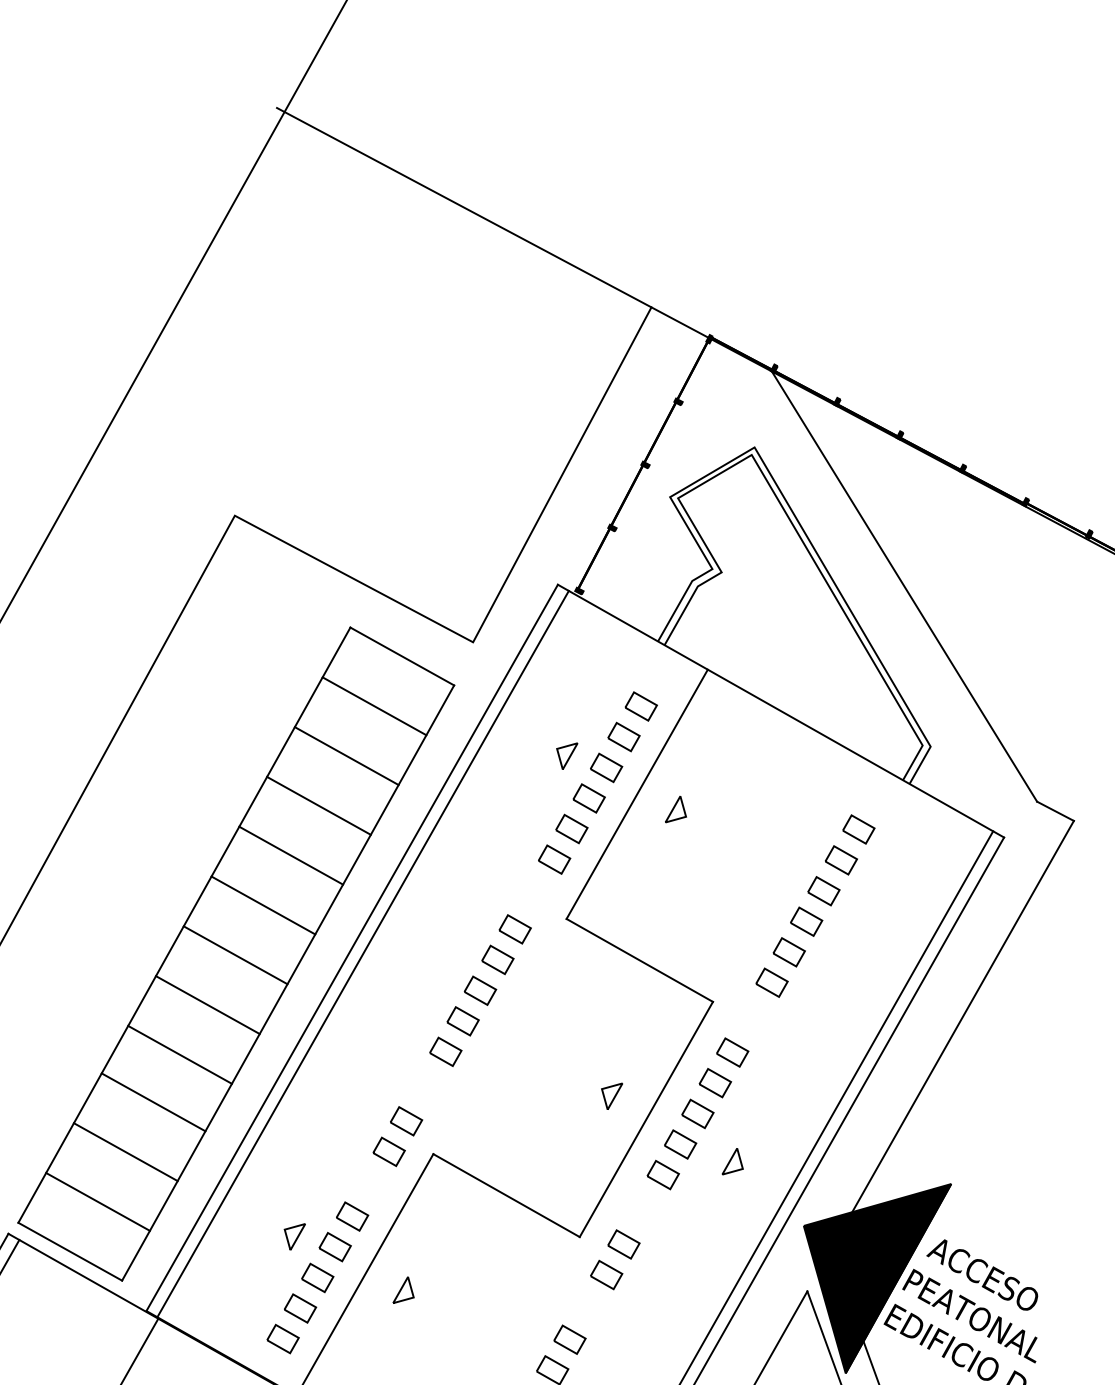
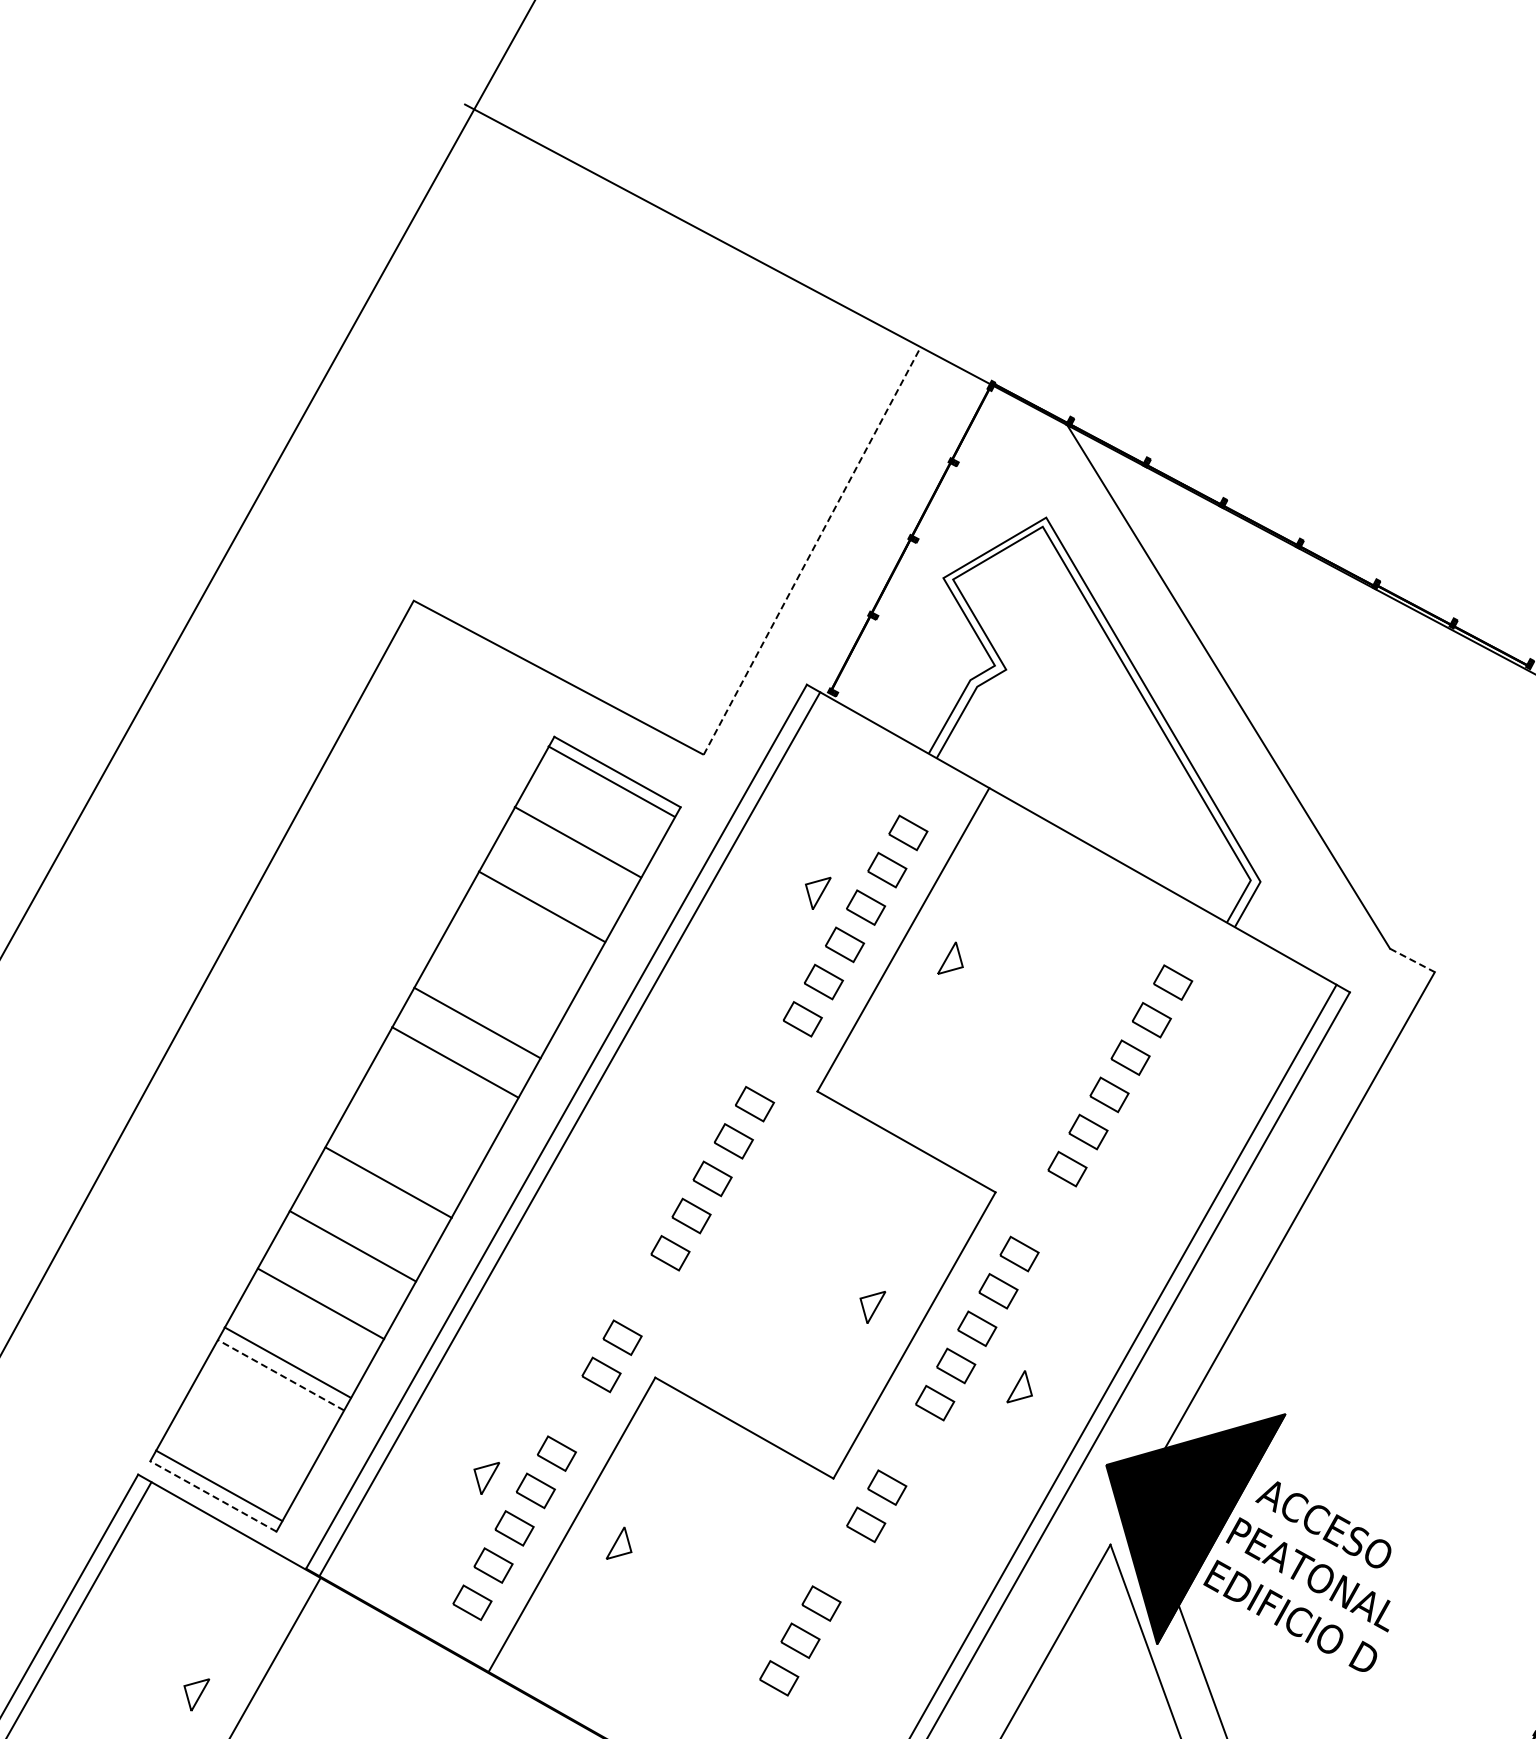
line: (562, 474) -> (812, 550), solid -> dashed
line: (374, 706) -> (611, 781), moved
line: (346, 756) -> (577, 842), moved
line: (318, 805) -> (541, 906), moved
line: (1055, 811) -> (1412, 960), solid -> dashed
line: (291, 855) -> (455, 1062), moved
line: (263, 905) -> (477, 1022), moved
line: (235, 955) -> (388, 1182), moved
line: (207, 1005) -> (352, 1246), moved
line: (179, 1054) -> (320, 1303), moved
line: (153, 1102) -> (287, 1362), moved
line: (125, 1152) -> (280, 1375), solid -> dashed
line: (98, 1201) -> (219, 1485), moved
line: (70, 1251) -> (213, 1496), solid -> dashed

